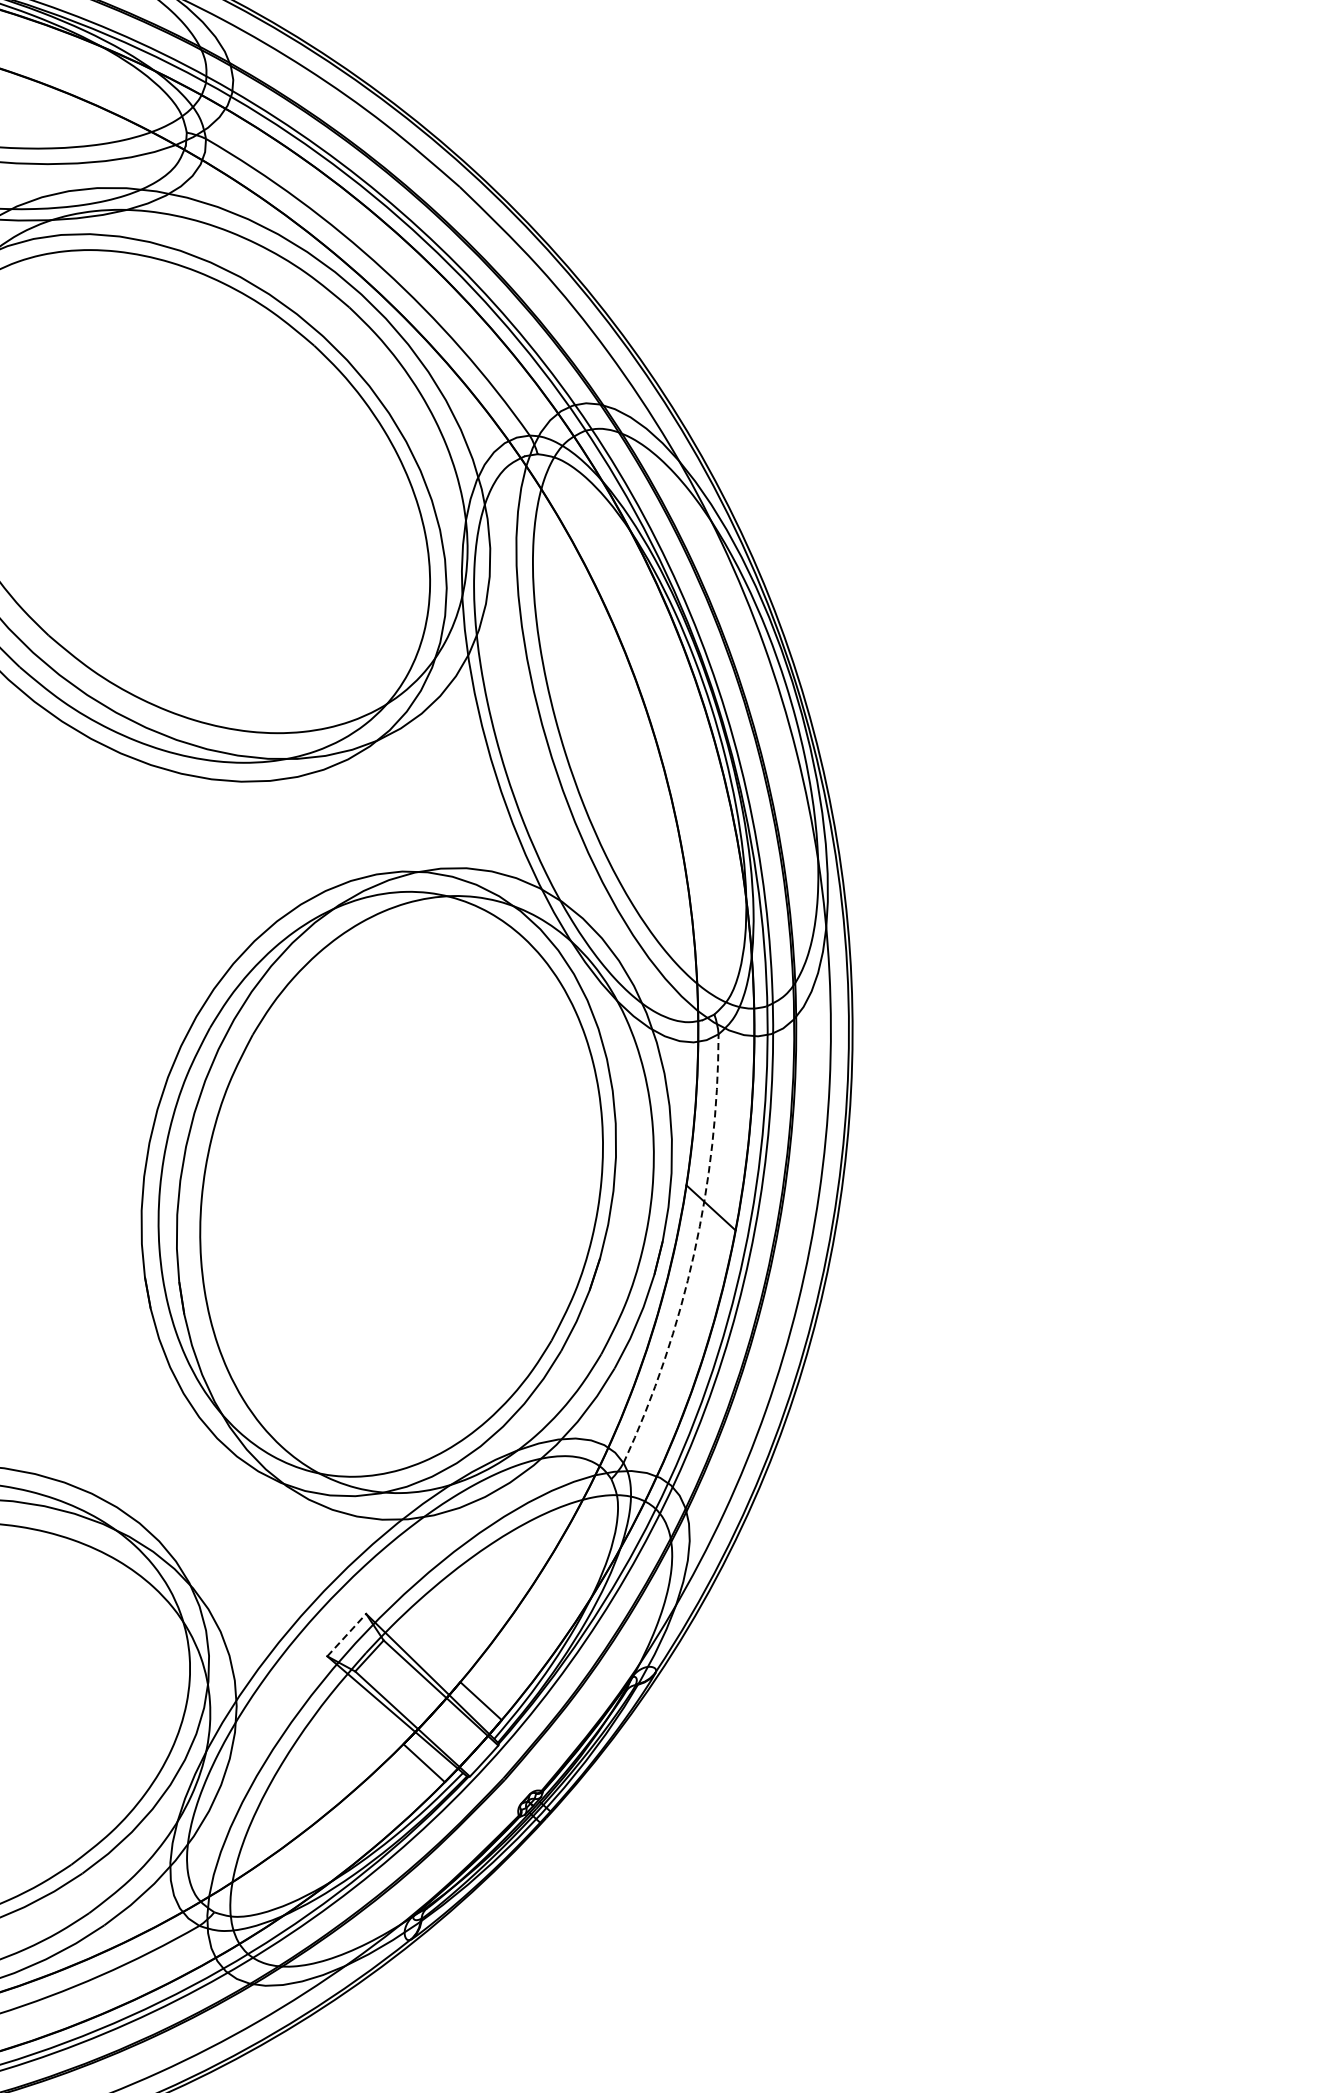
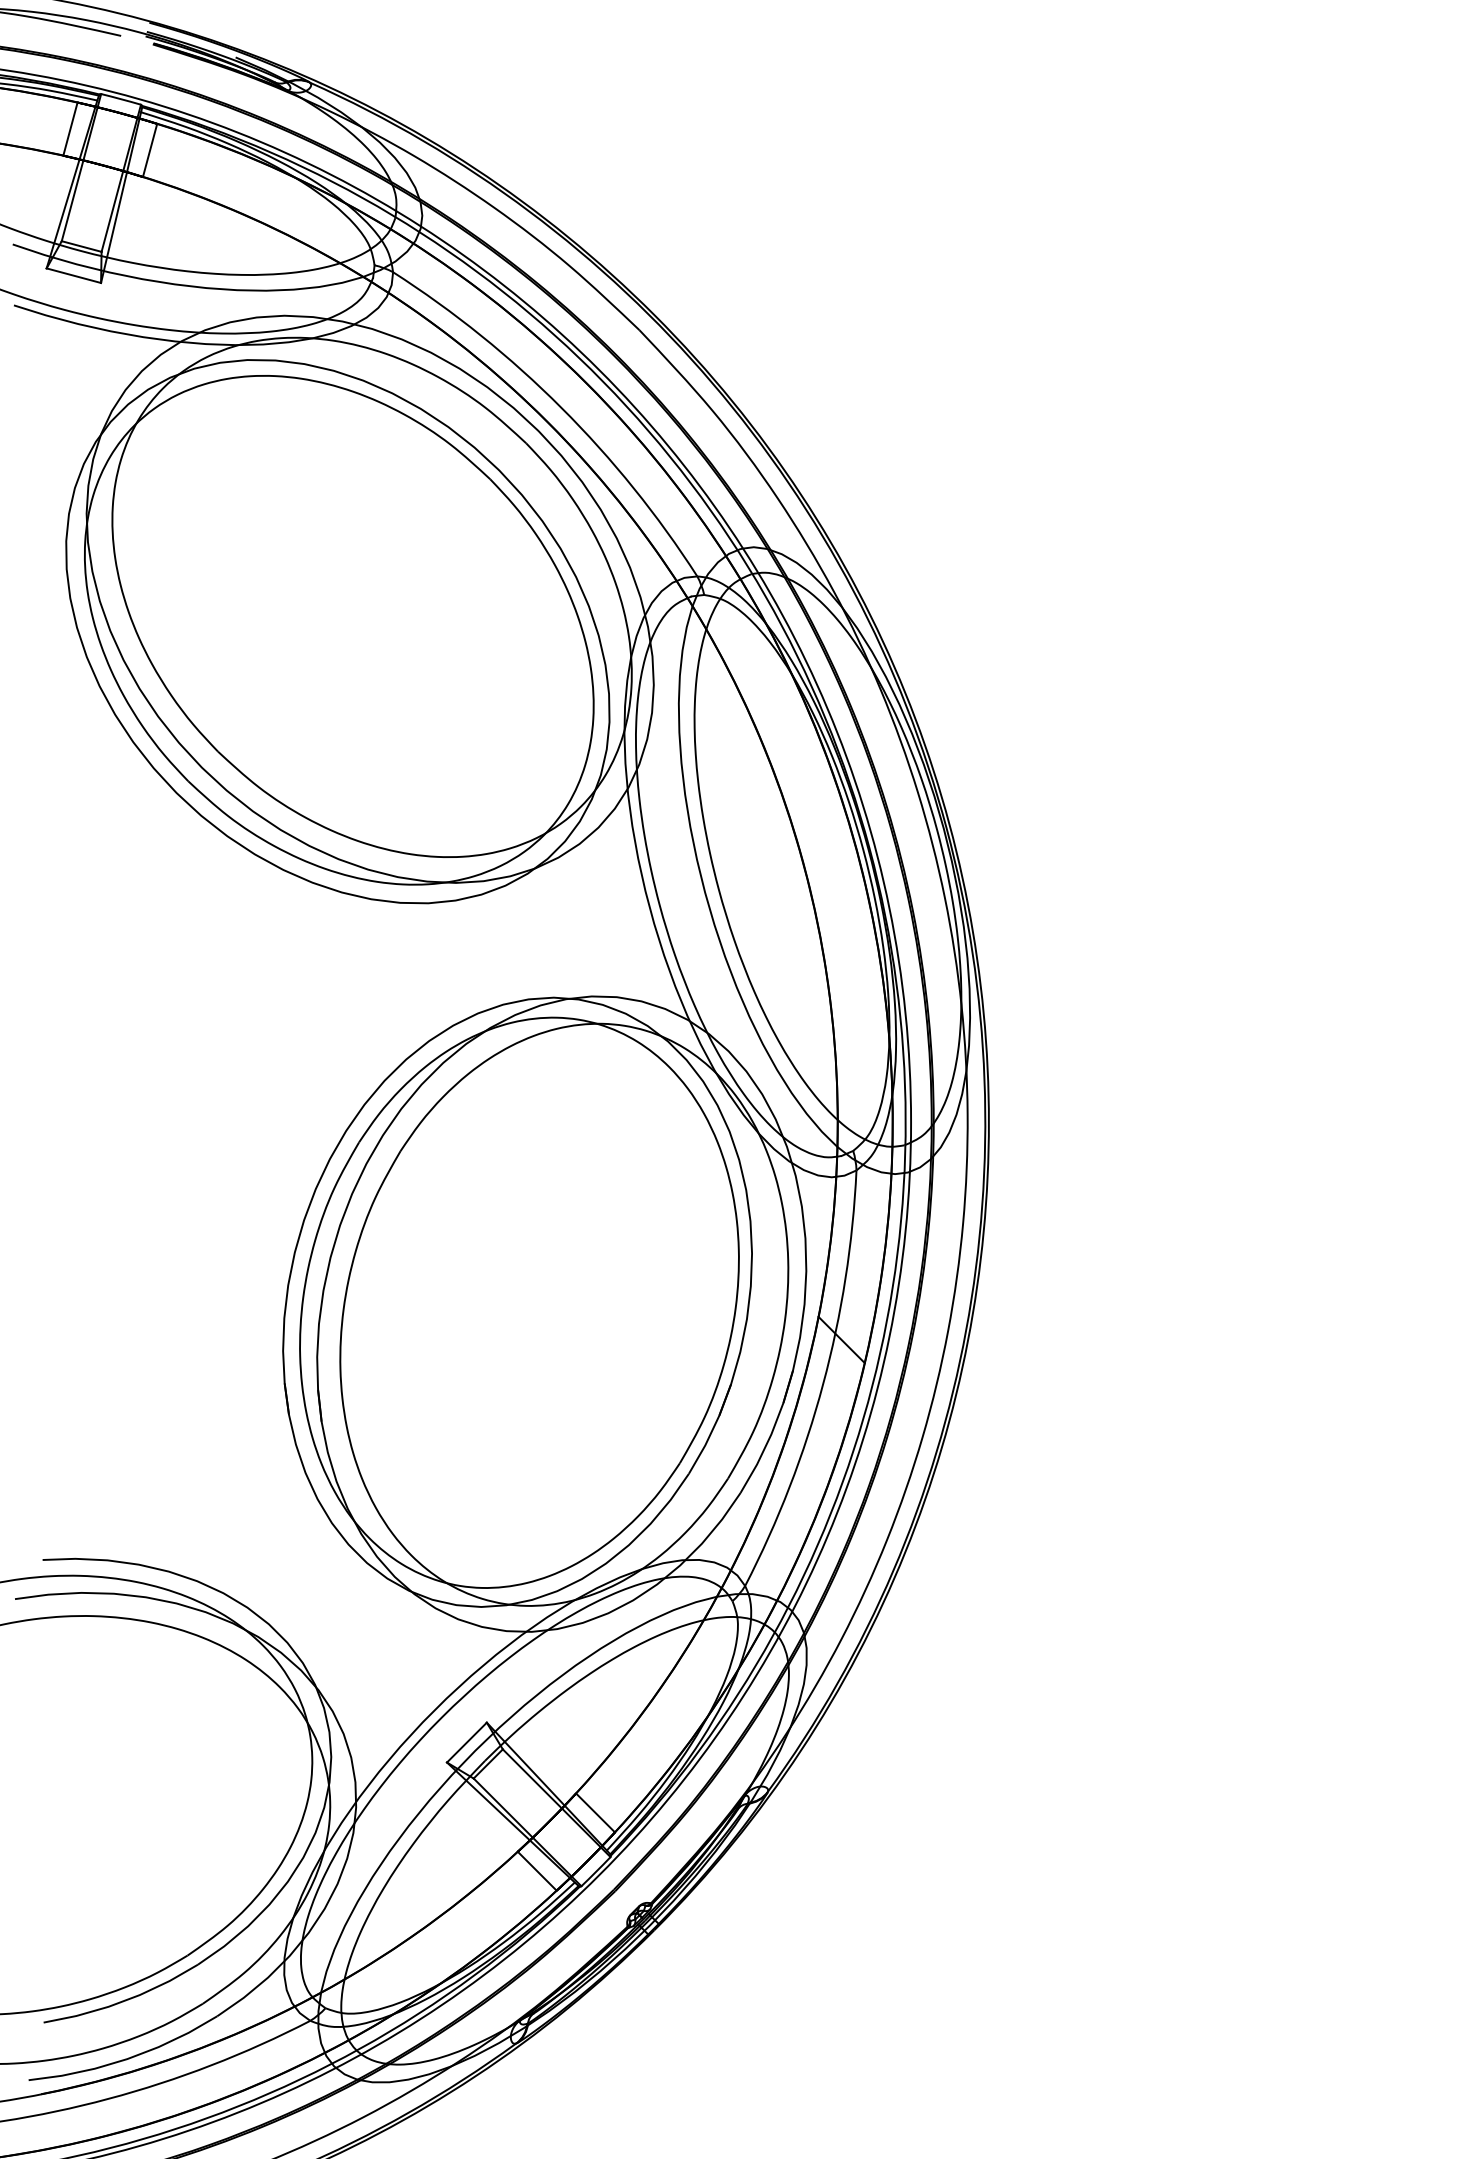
arc: (694, 1254) -> (823, 1384), dashed -> solid
line: (347, 1635) -> (467, 1742), dashed -> solid

